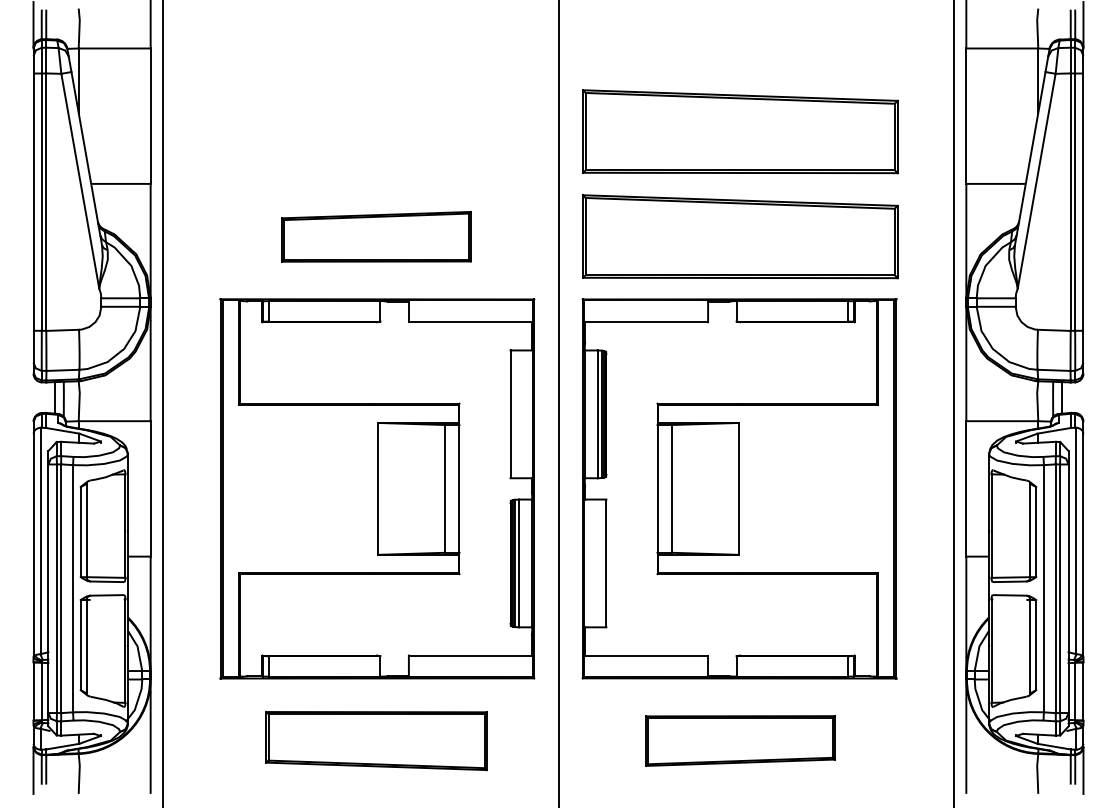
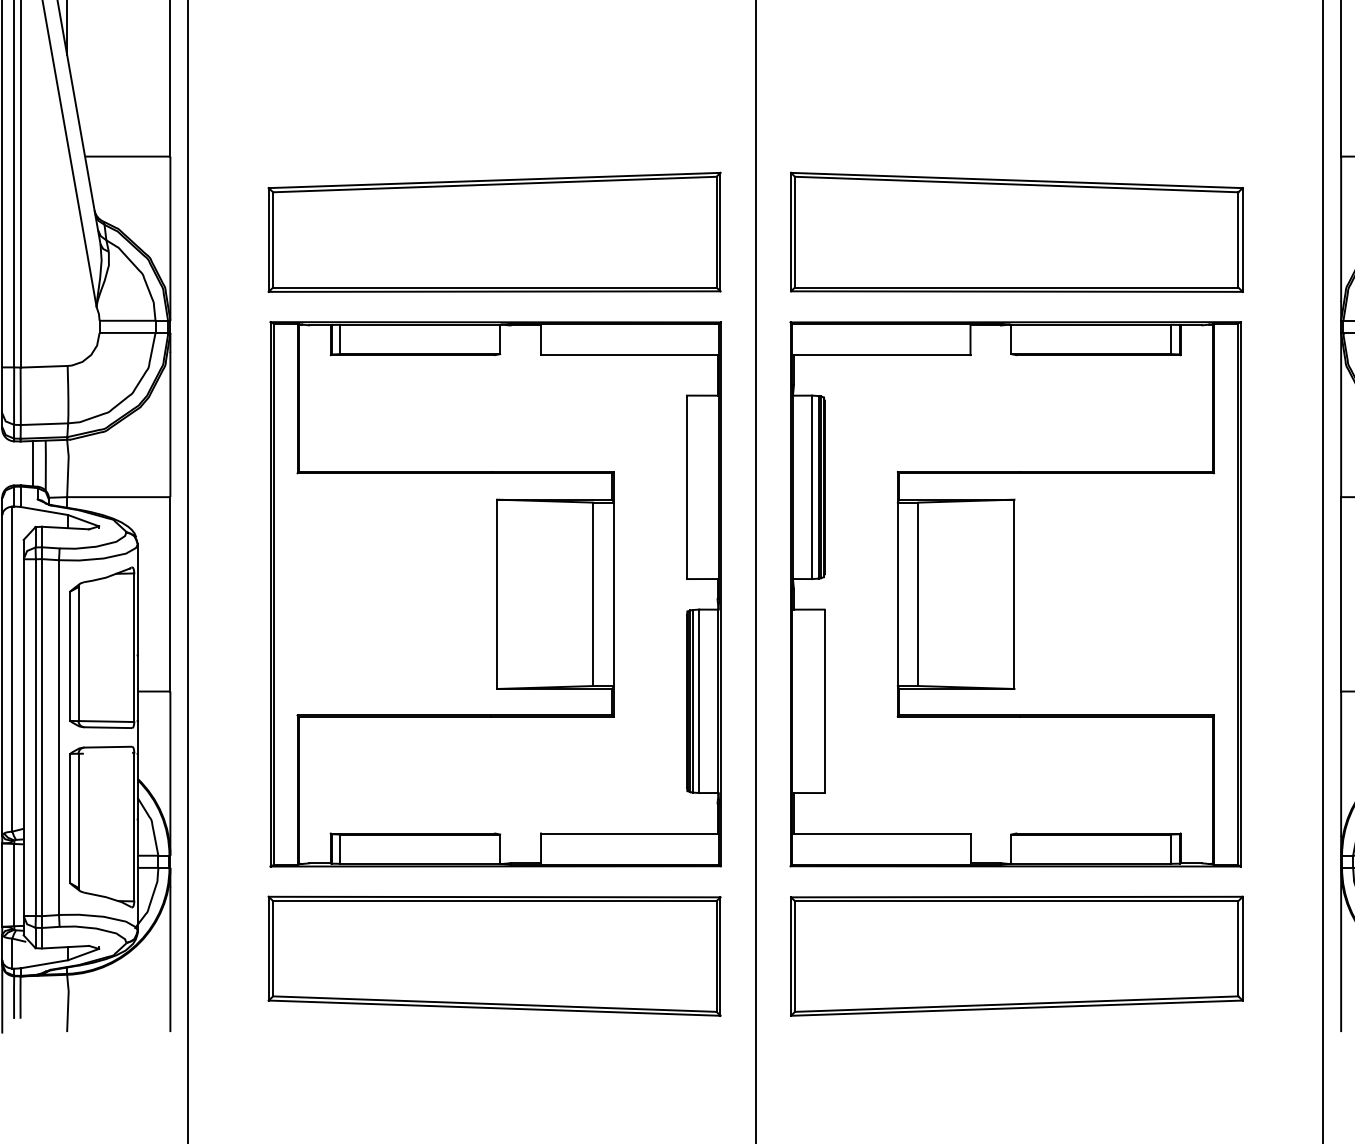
part: (740, 131) -> (1016, 81), removed
part: (376, 236) -> (494, 232), size x1.67
part: (376, 740) -> (494, 955), size x1.43
part: (740, 740) -> (1016, 955), size x1.67

